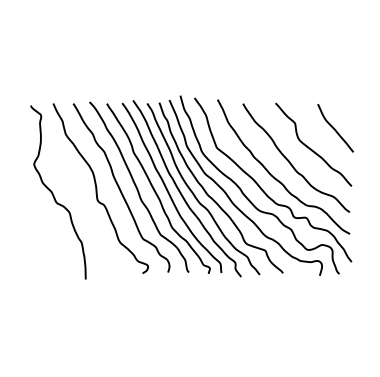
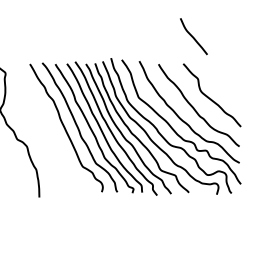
curve: (335, 128) -> (193, 36), moved
curve: (97, 188) -> (48, 128), removed

